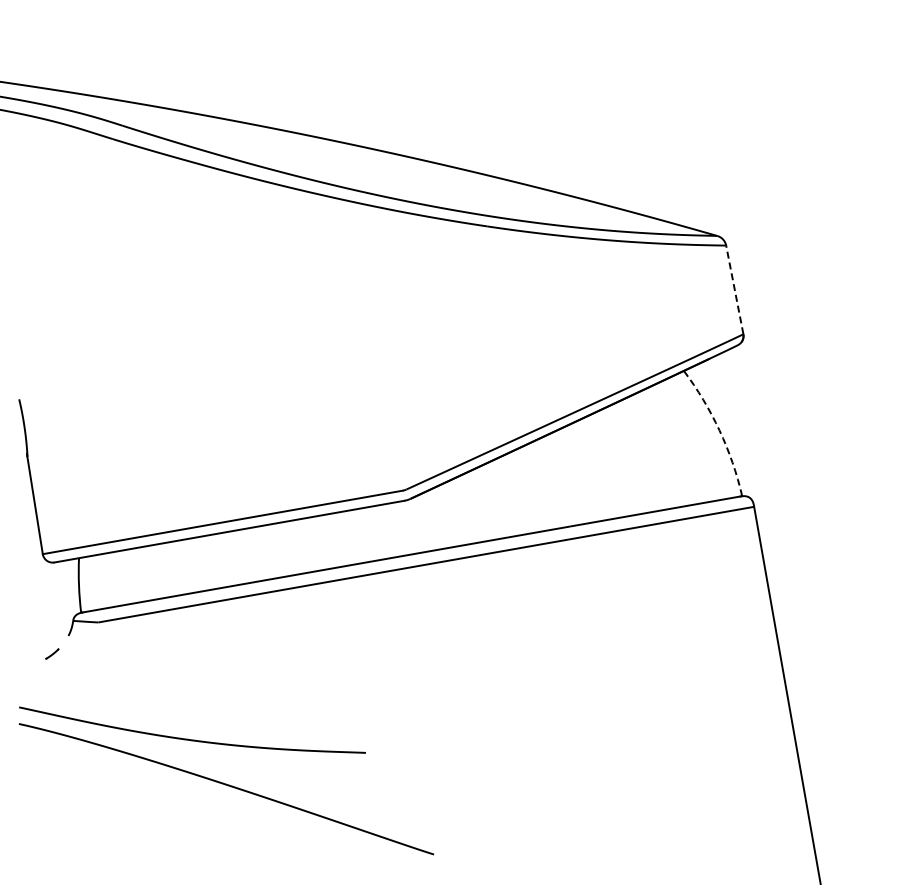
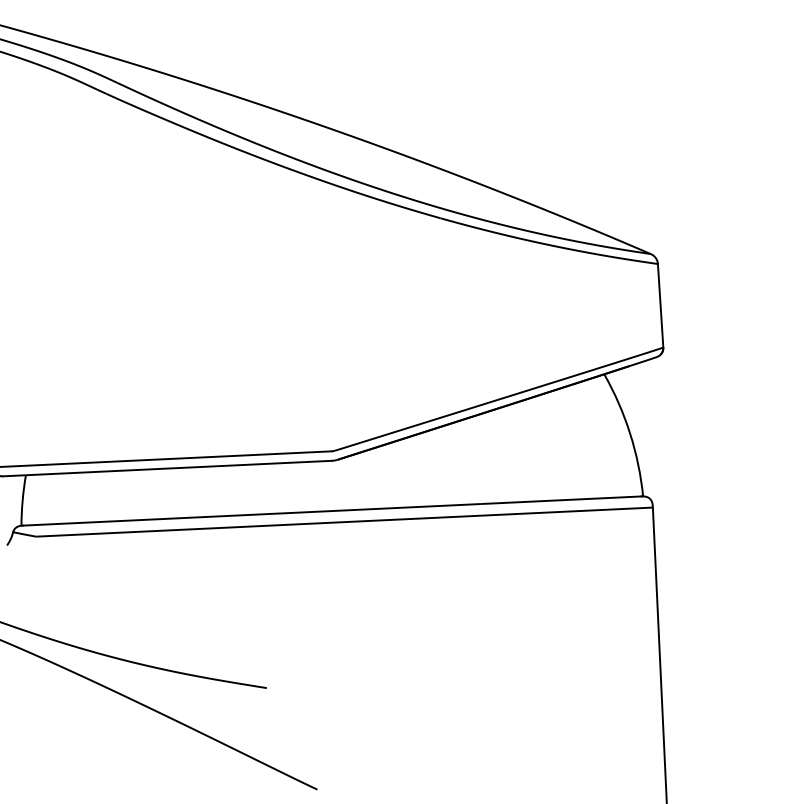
line: (734, 289) -> (660, 305), dashed -> solid
arc: (719, 430) -> (629, 433), dashed -> solid

